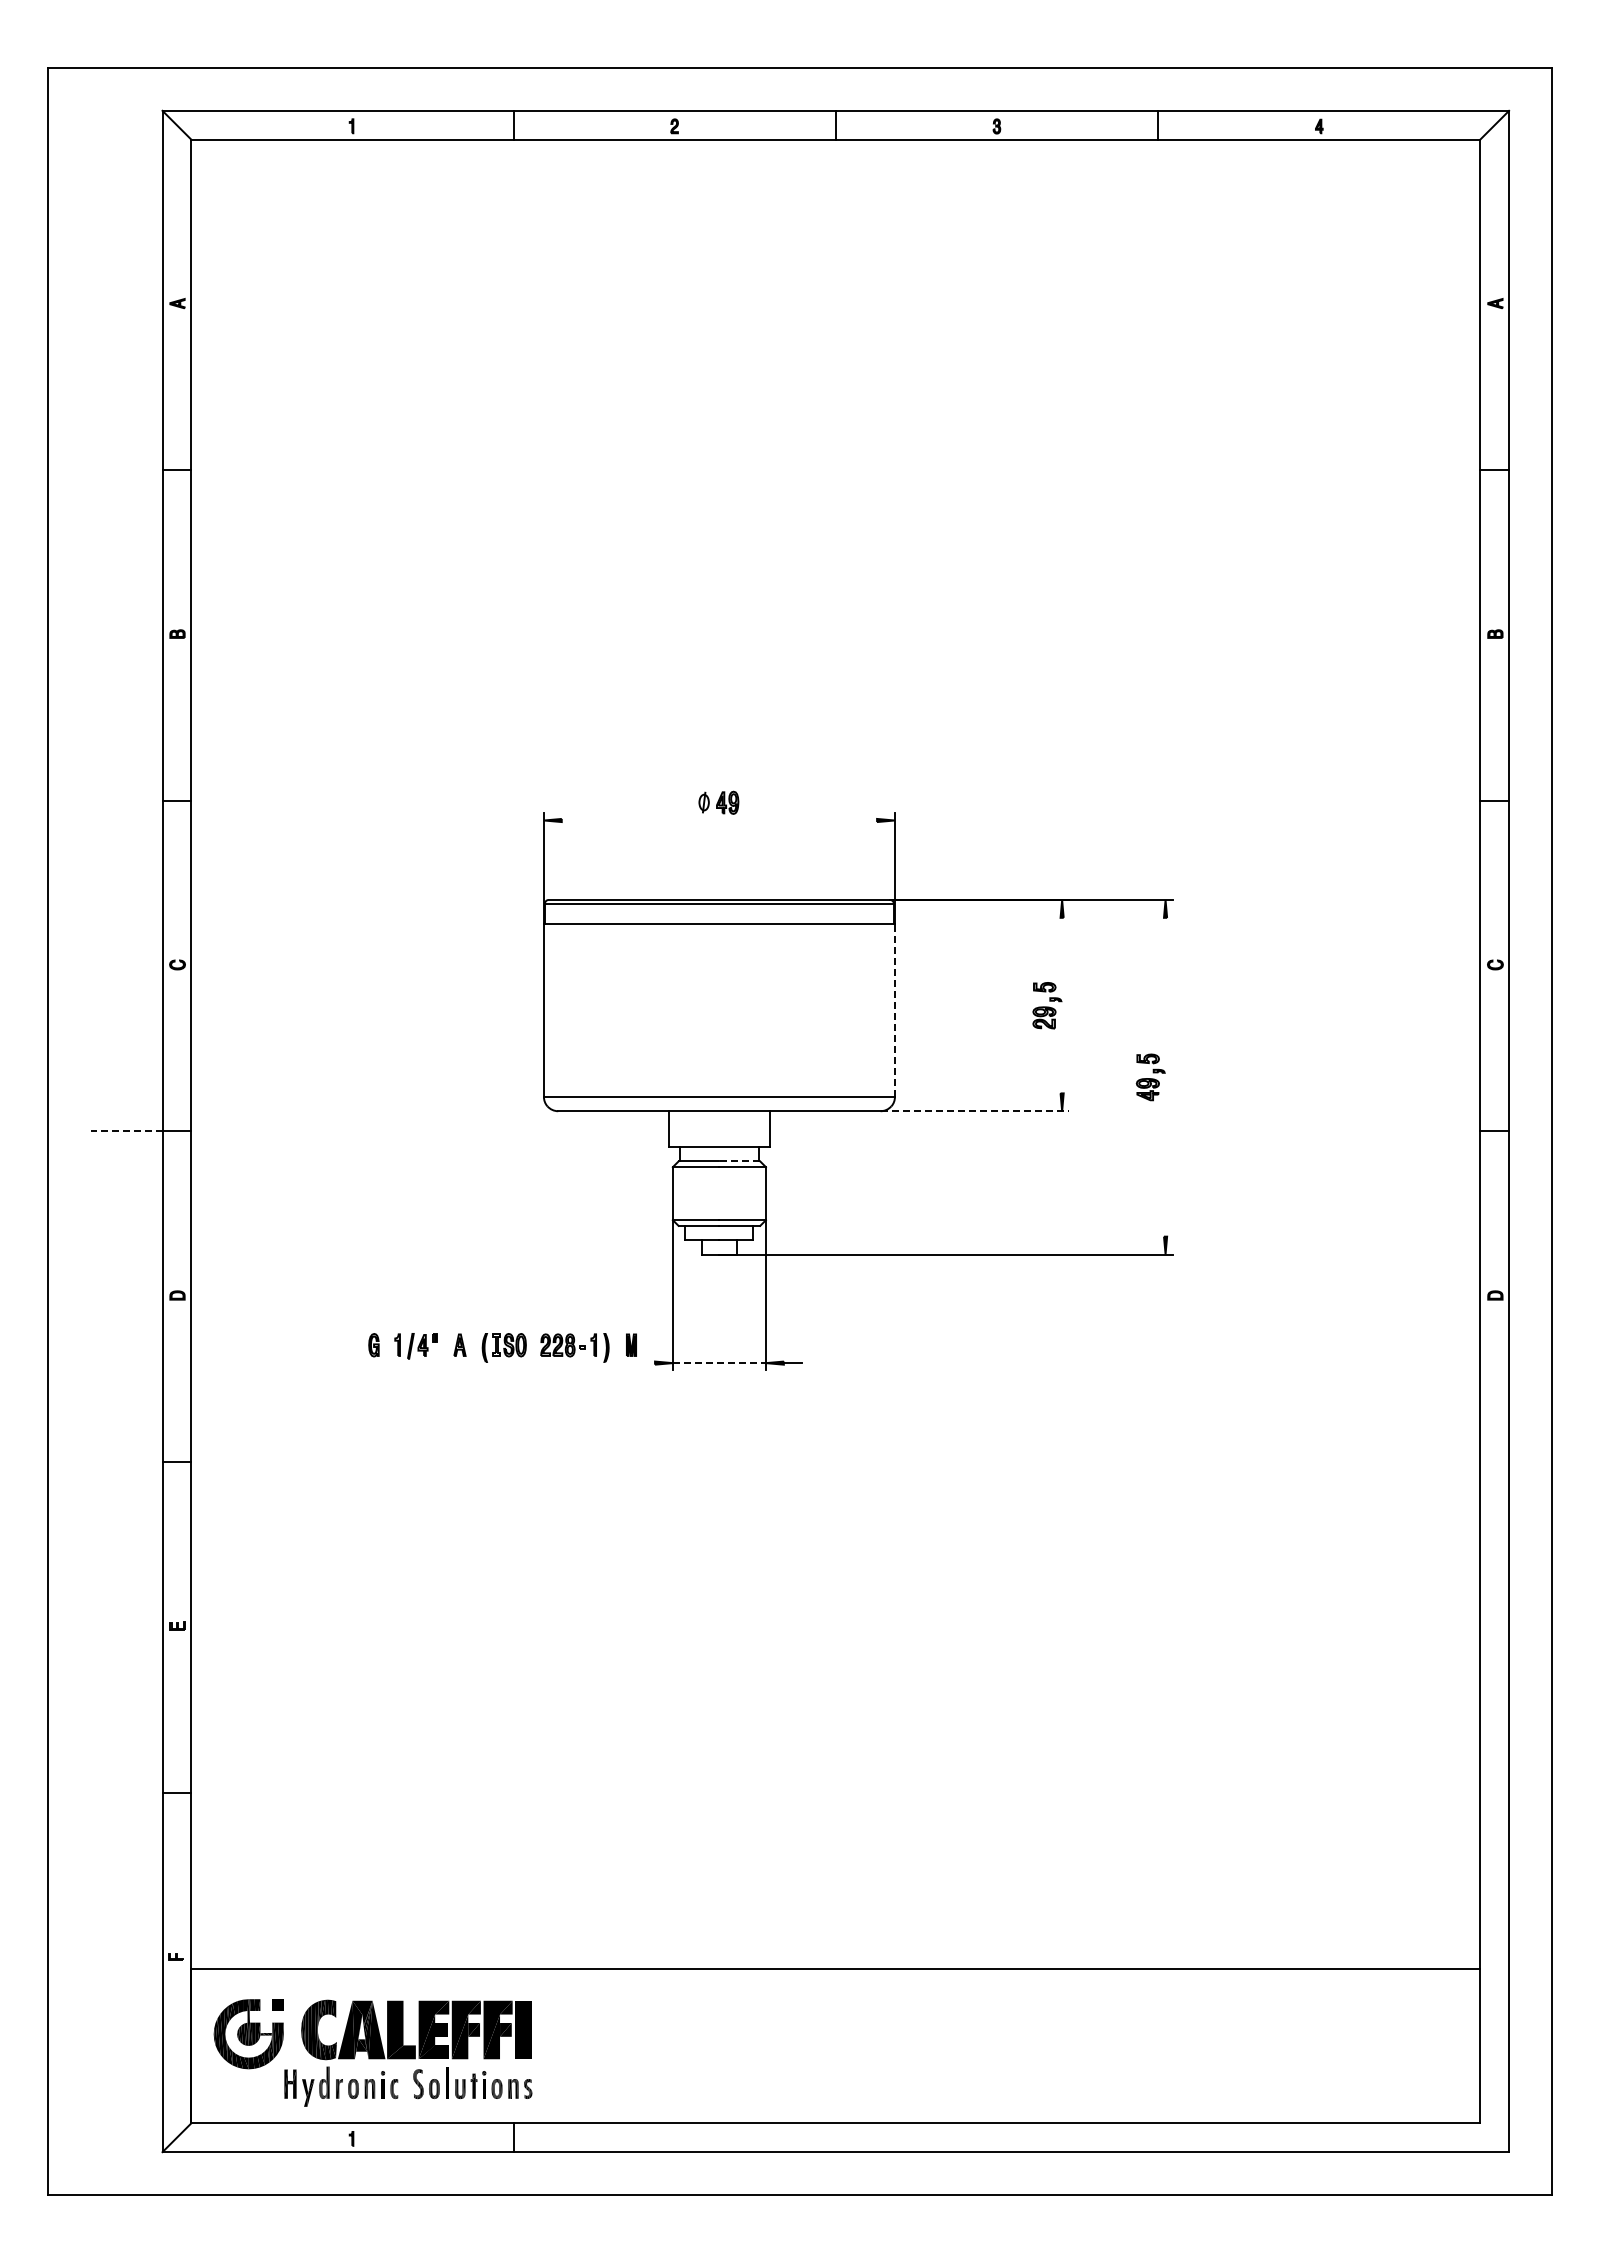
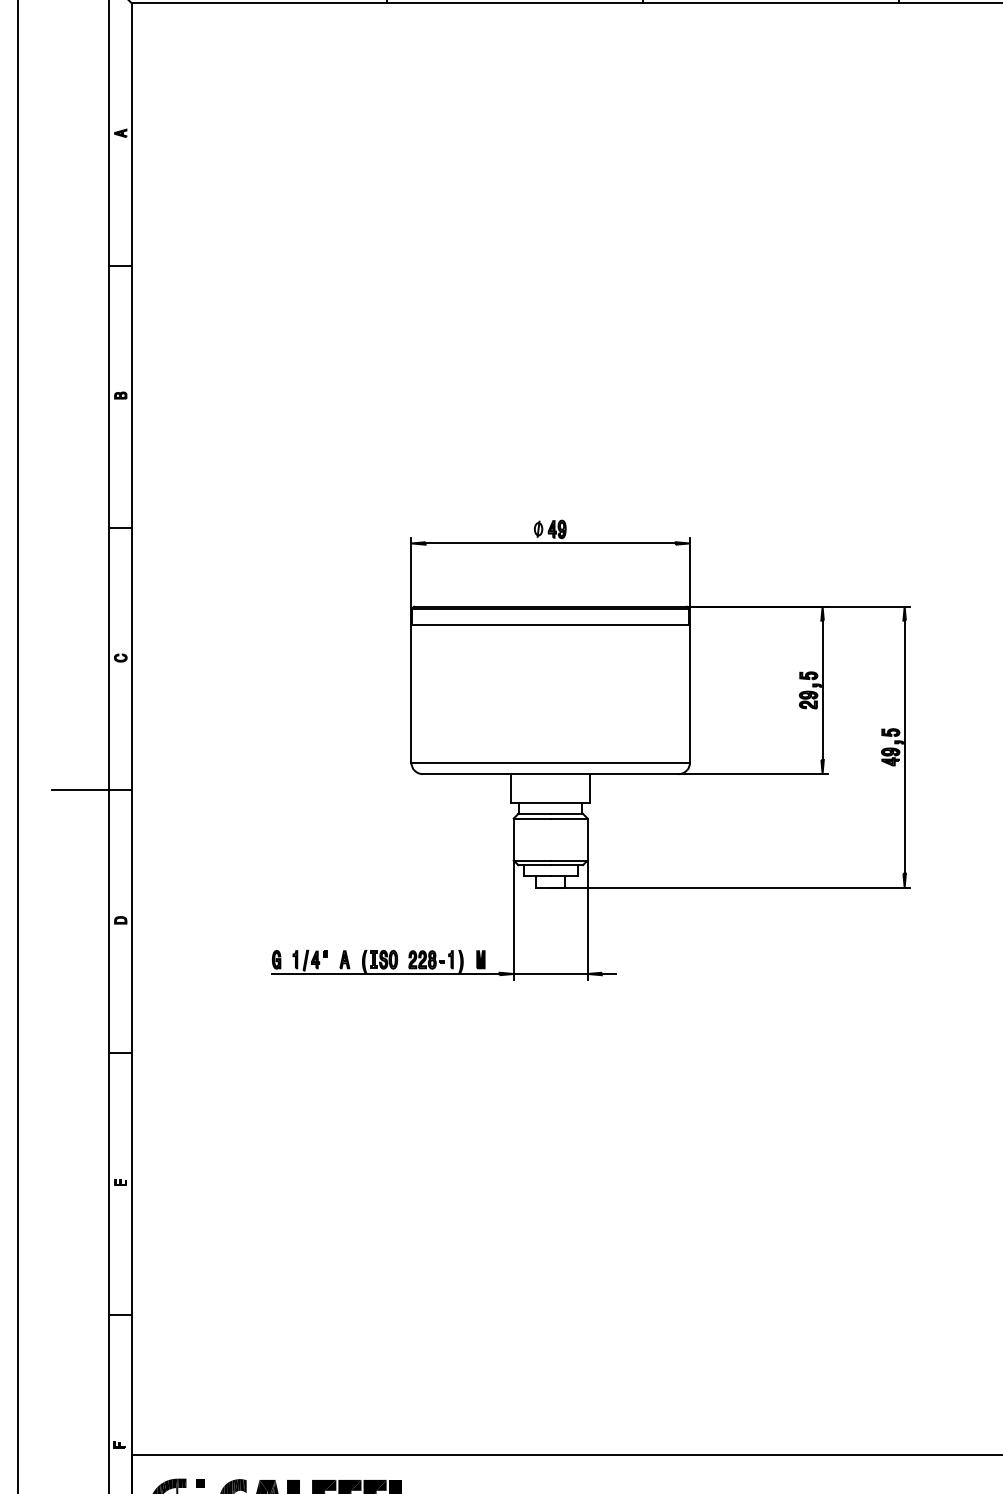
line: (719, 820) -> (550, 543), added
line: (1062, 1005) -> (822, 690), added
line: (894, 1010) -> (689, 694), dashed -> solid
line: (1165, 1076) -> (904, 746), added
line: (975, 1111) -> (753, 774), dashed -> solid
line: (126, 1131) -> (80, 790), dashed -> solid
line: (739, 1161) -> (566, 814), dashed -> solid
line: (511, 1363) -> (385, 974), added
line: (719, 1363) -> (550, 974), dashed -> solid

